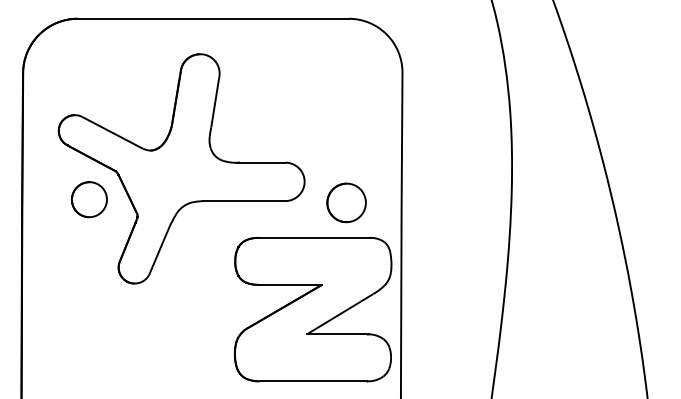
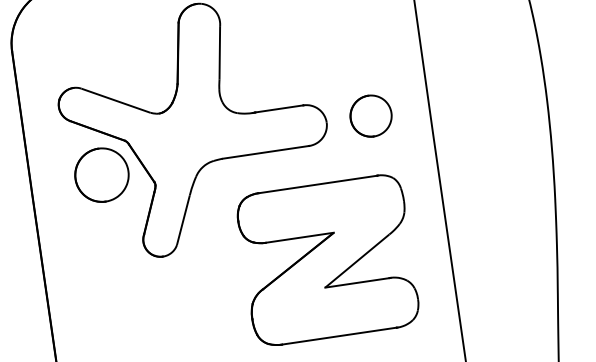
part: (89, 199) -> (102, 174), size x1.43
part: (346, 202) -> (370, 115), moved
part: (313, 309) -> (328, 260), moved

